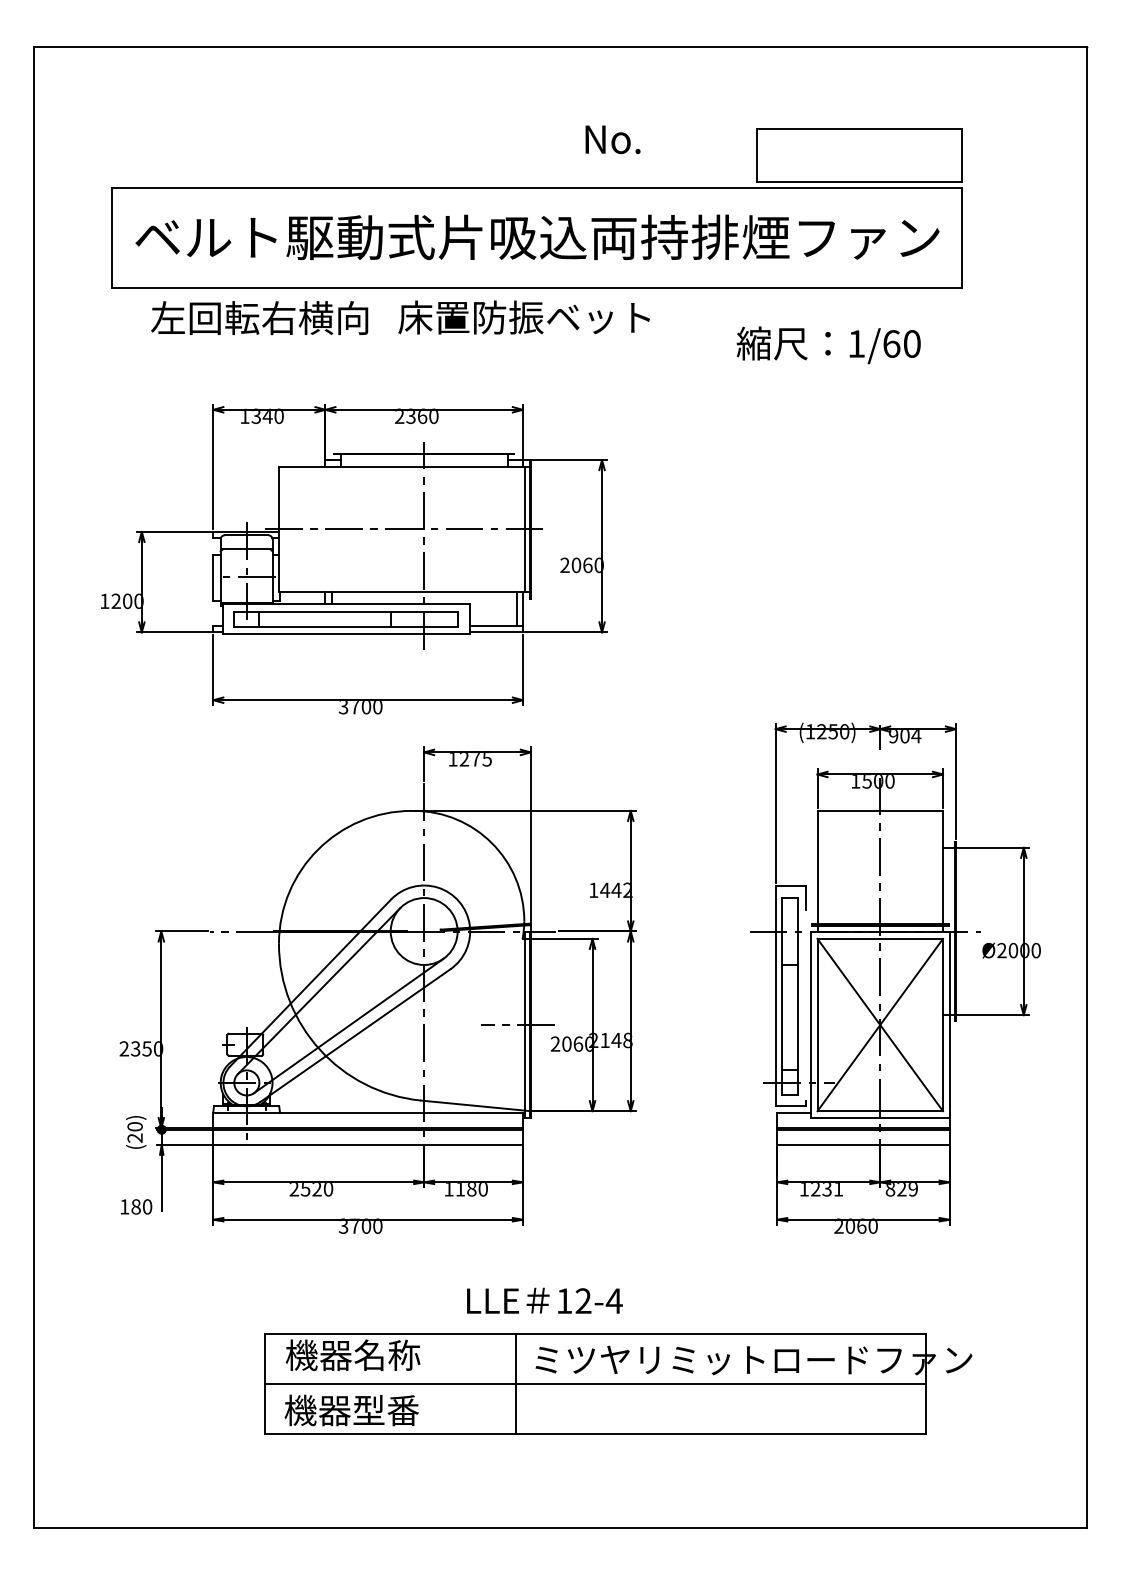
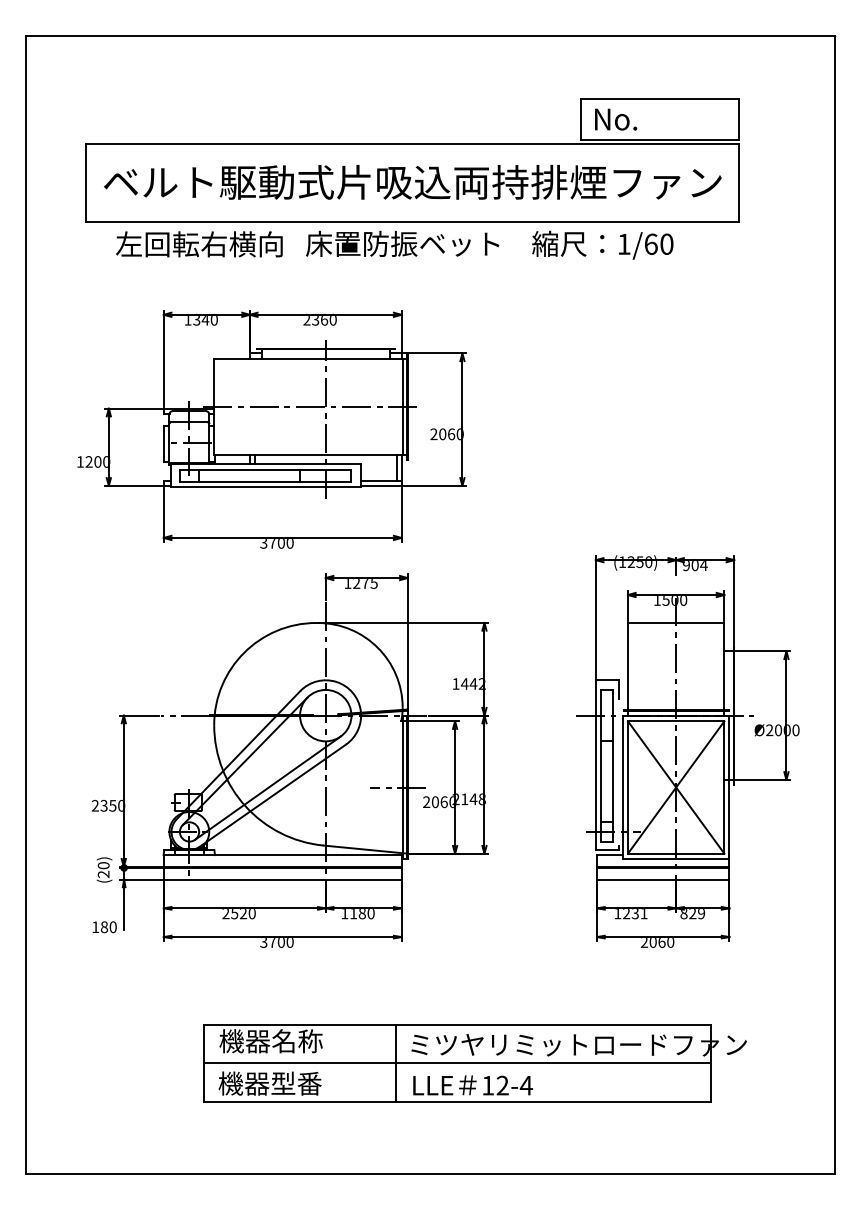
text: (612, 139) -> (615, 119), moved
text: (828, 345) -> (602, 245), moved
text: (544, 1300) -> (472, 1085), moved

